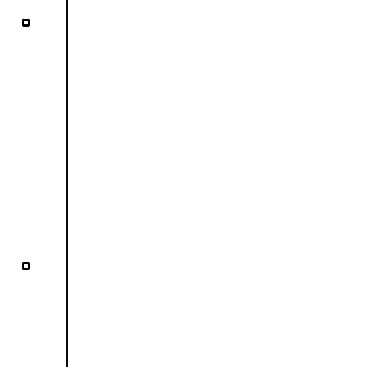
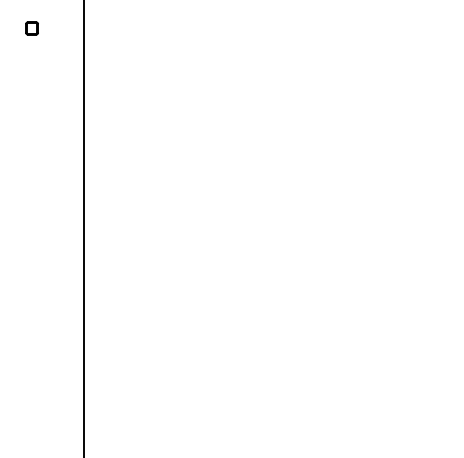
part: (25, 22) -> (31, 28), size x1.6
part: (25, 265) -> (31, 331), removed

